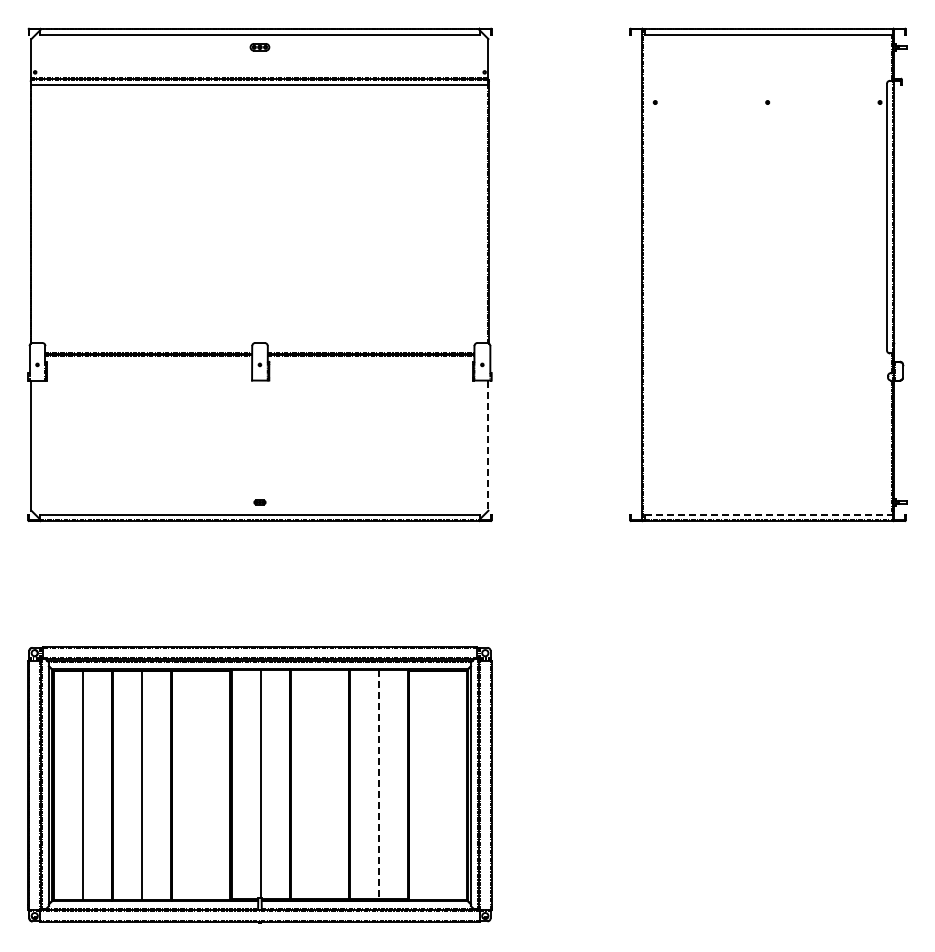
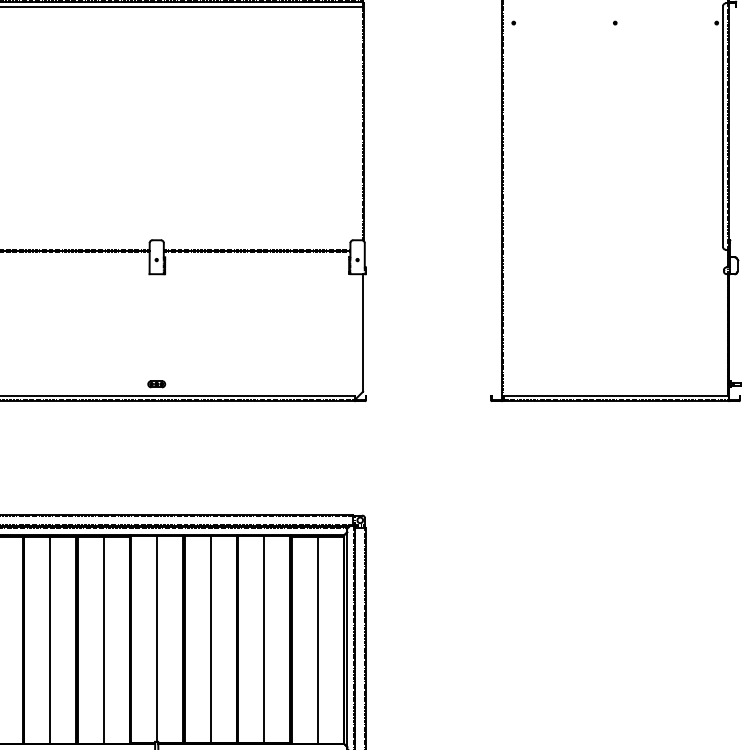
line: (488, 446) -> (363, 333), dashed -> solid
part: (259, 502) -> (156, 384), size x1.67
line: (769, 514) -> (616, 395), dashed -> solid
line: (319, 784) -> (210, 638), added
line: (378, 784) -> (263, 638), dashed -> solid
line: (201, 785) -> (103, 639), added
line: (438, 785) -> (317, 639), added

